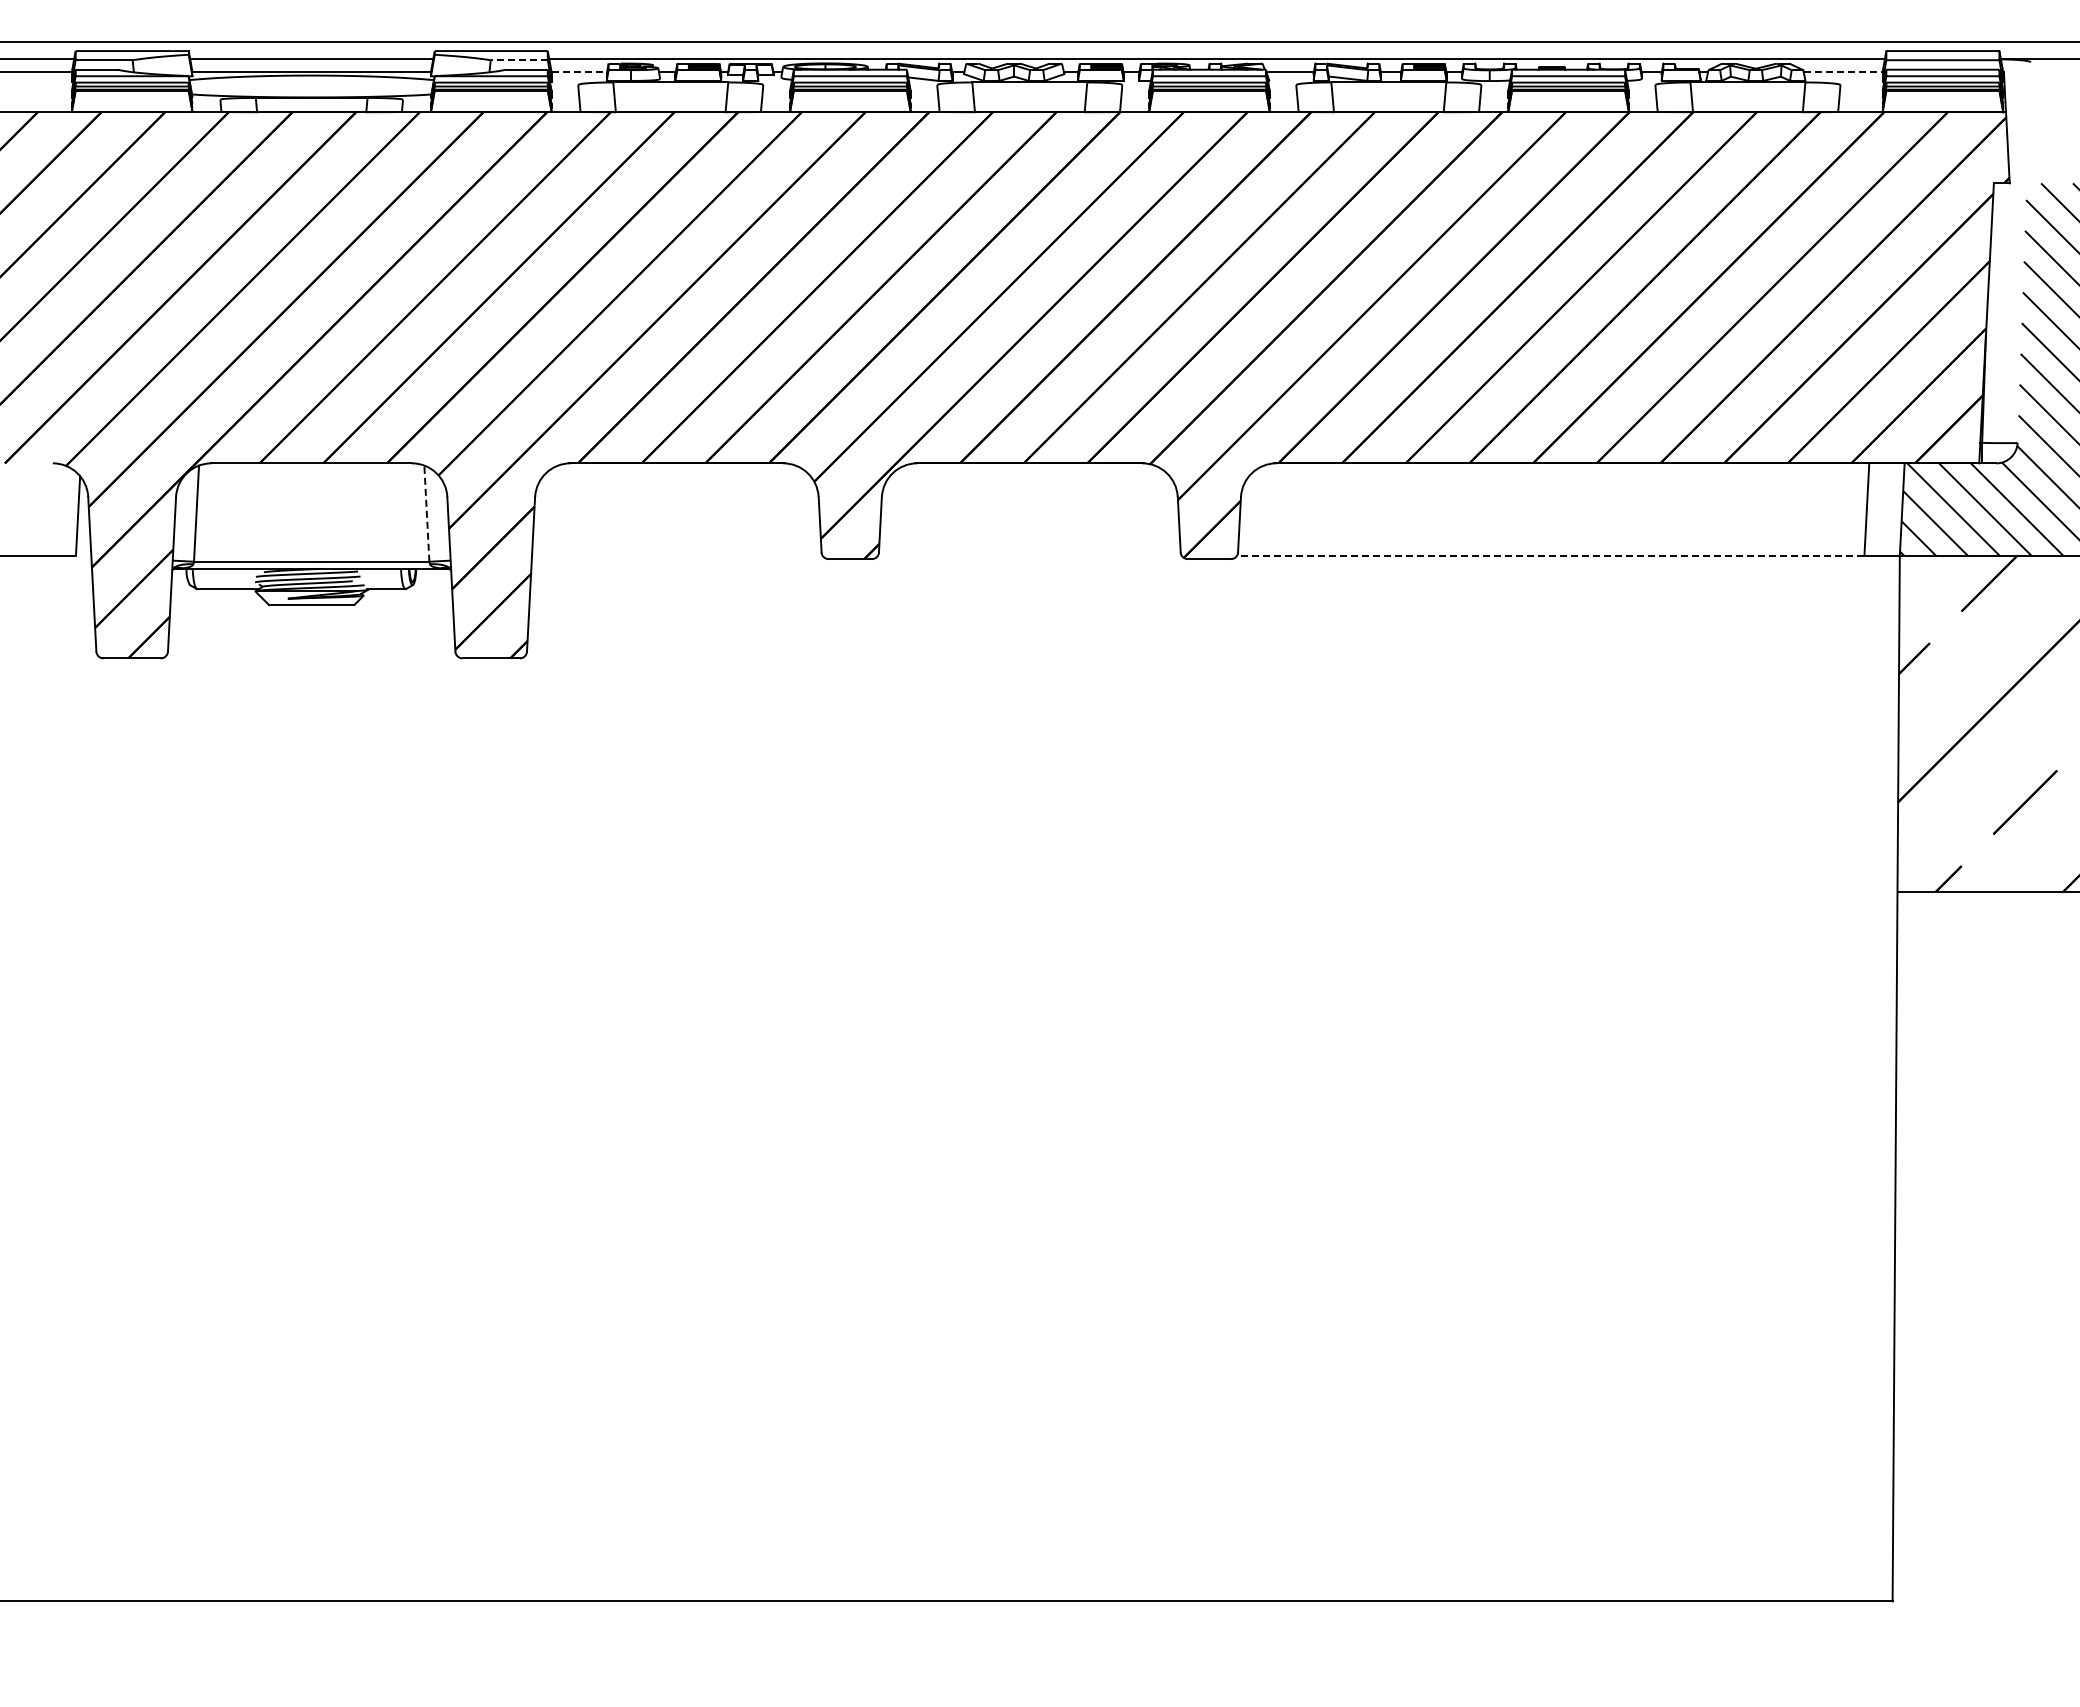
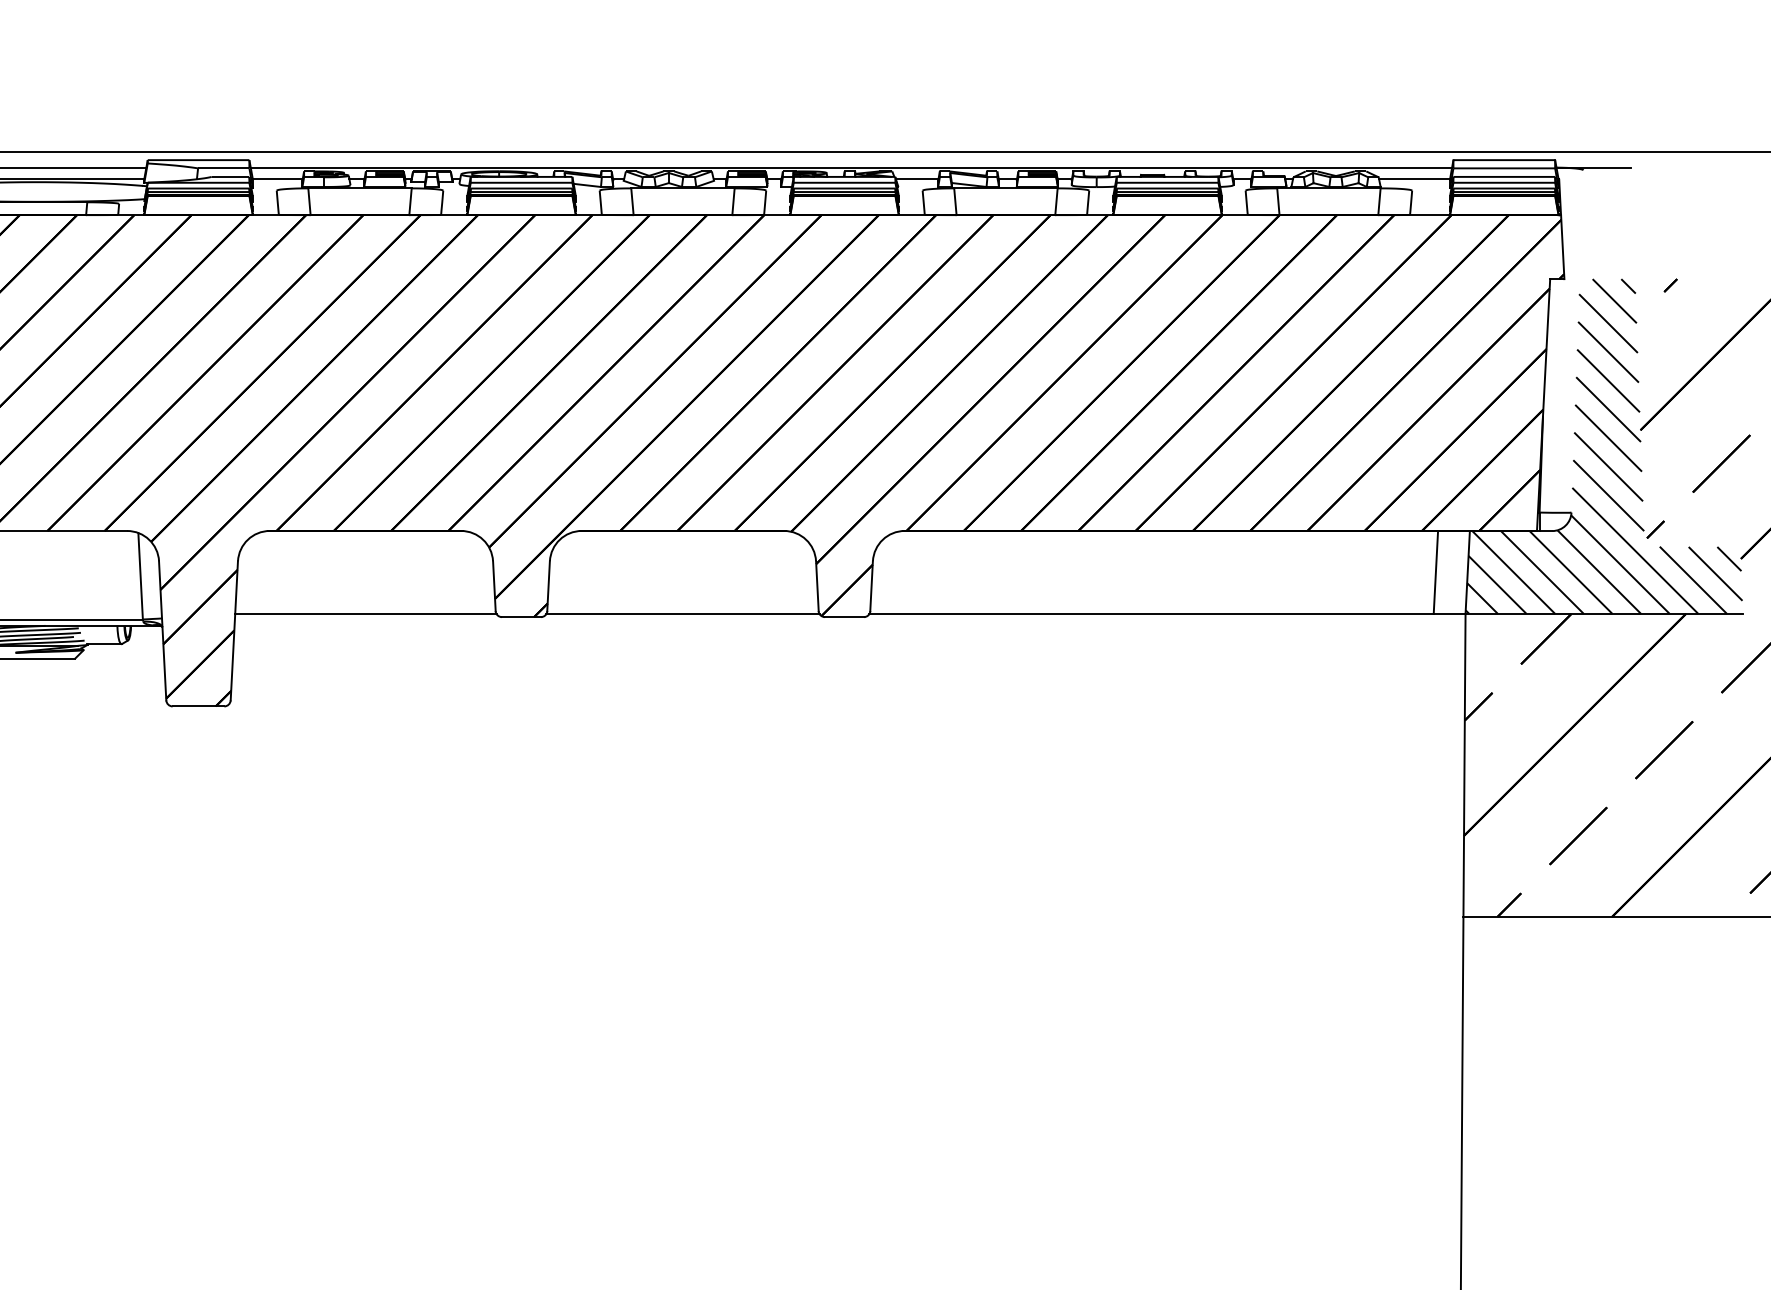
line: (518, 60) -> (223, 168), dashed -> solid
line: (579, 71) -> (277, 178), dashed -> solid
line: (1843, 71) -> (1414, 178), dashed -> solid
line: (426, 513) -> (140, 576), dashed -> solid
line: (677, 555) -> (366, 613), added
line: (1029, 555) -> (682, 613), added
line: (1550, 555) -> (1151, 613), dashed -> solid

